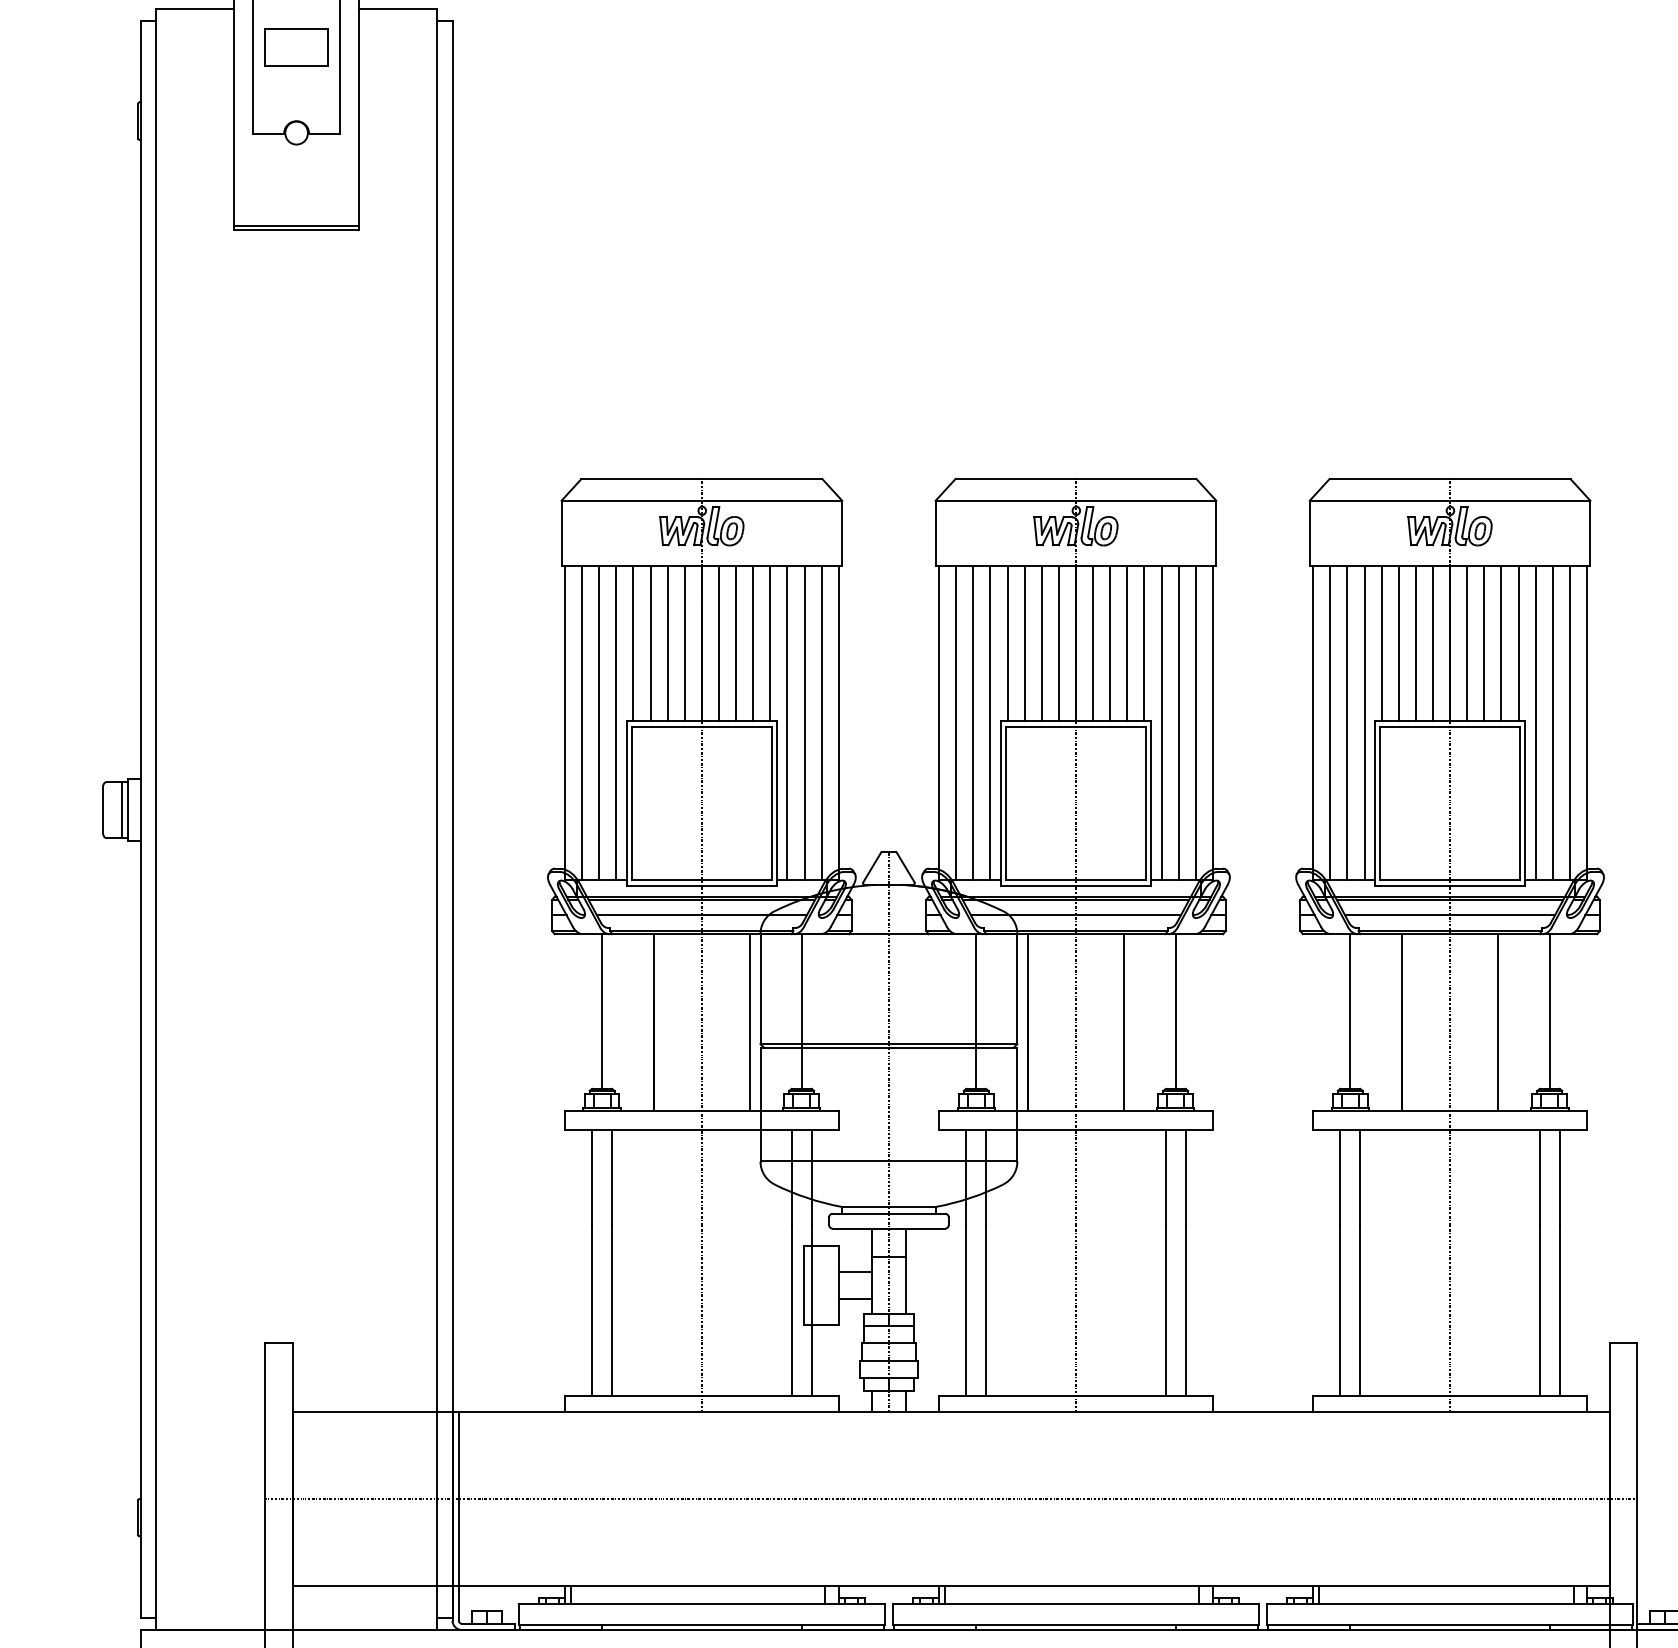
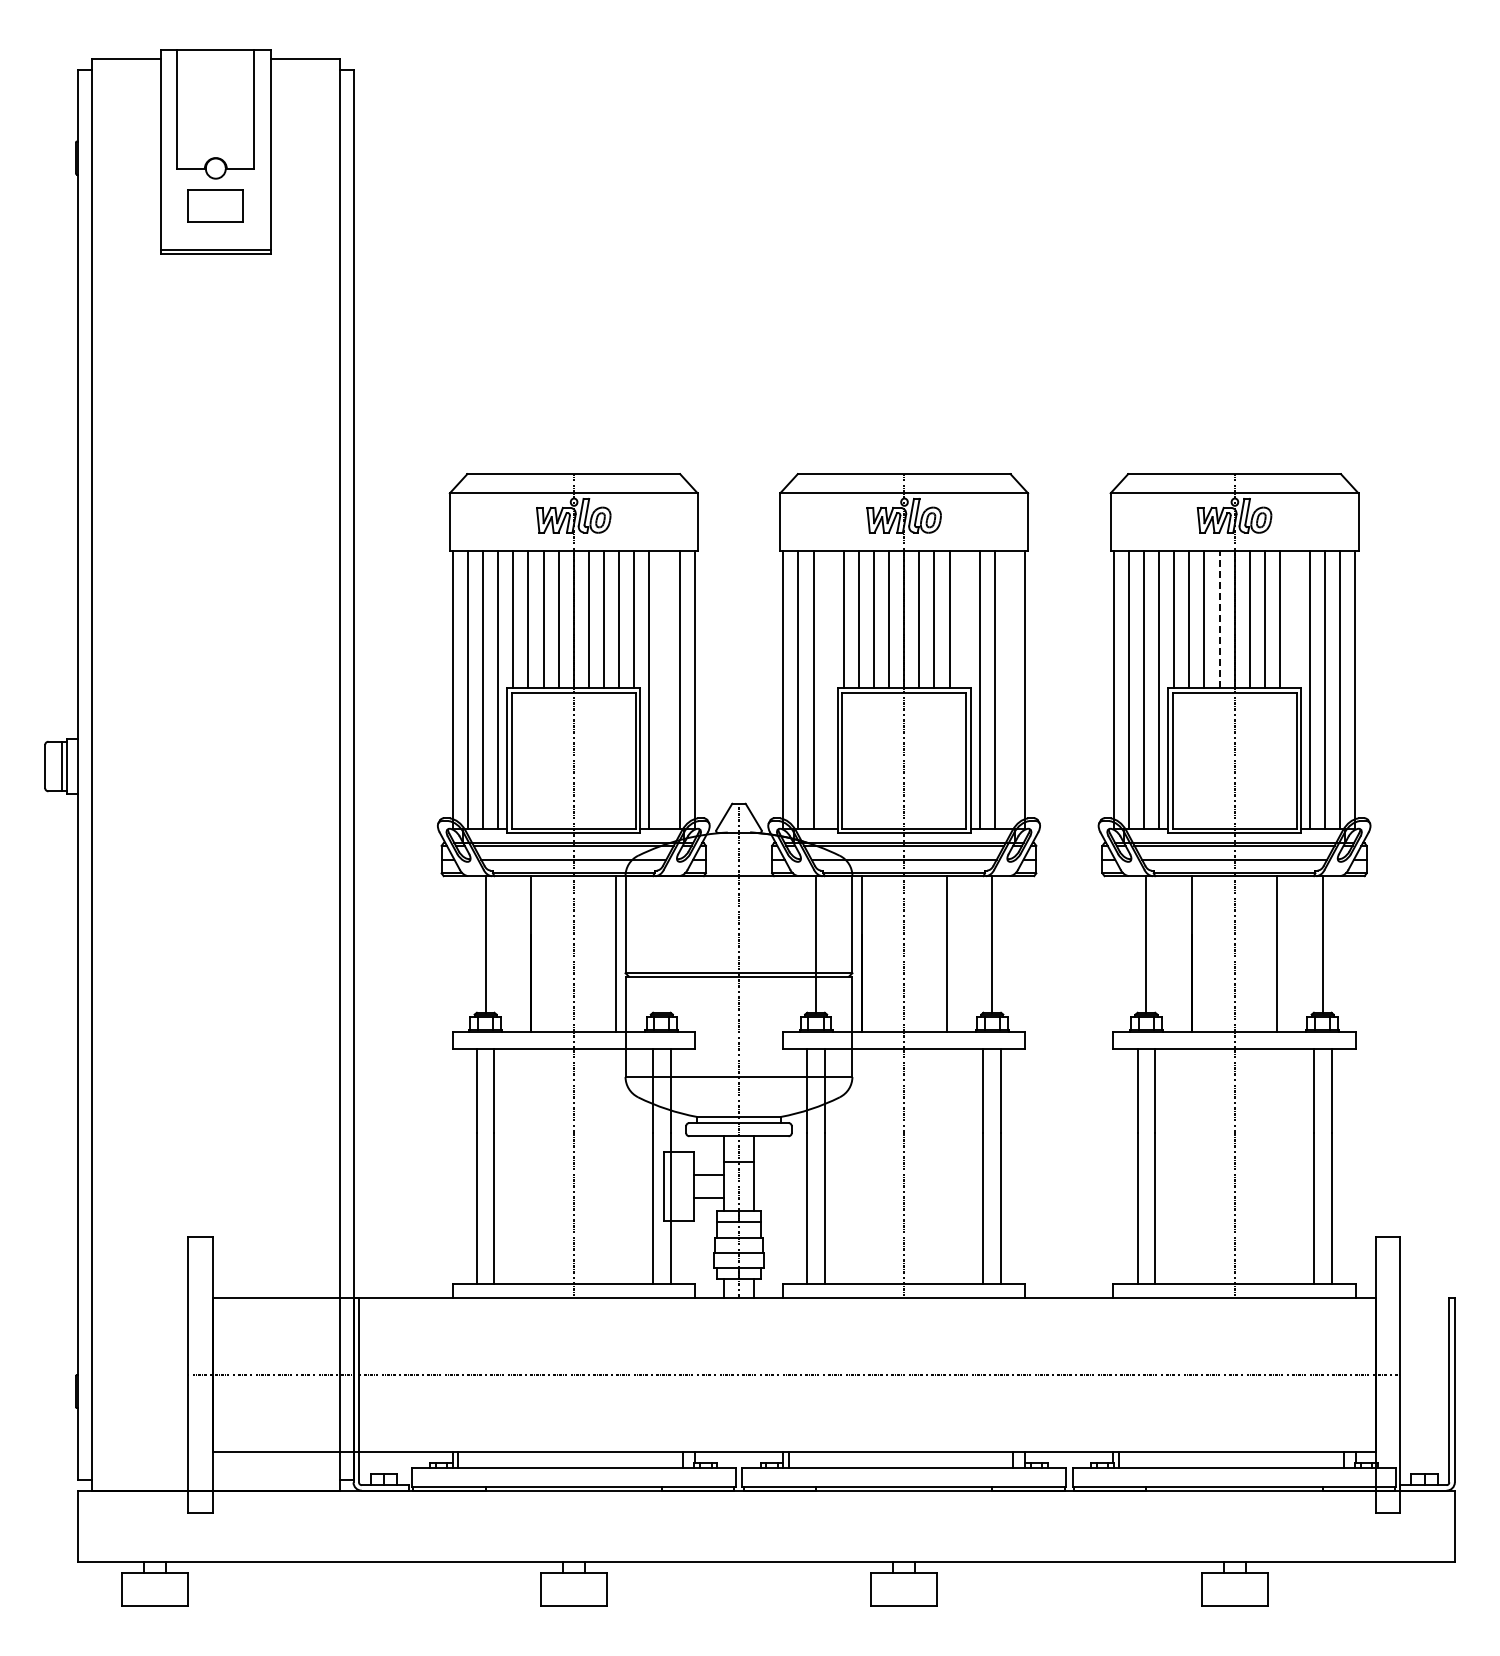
part: (296, 46) -> (215, 205), moved
line: (1144, 643) -> (964, 619), removed
line: (1432, 643) -> (1219, 619), solid -> dashed
line: (1519, 643) -> (1295, 619), removed
line: (804, 722) -> (664, 689), removed
line: (990, 722) -> (828, 689), removed
line: (1195, 722) -> (1009, 689), removed
line: (801, 1011) -> (661, 944), removed

